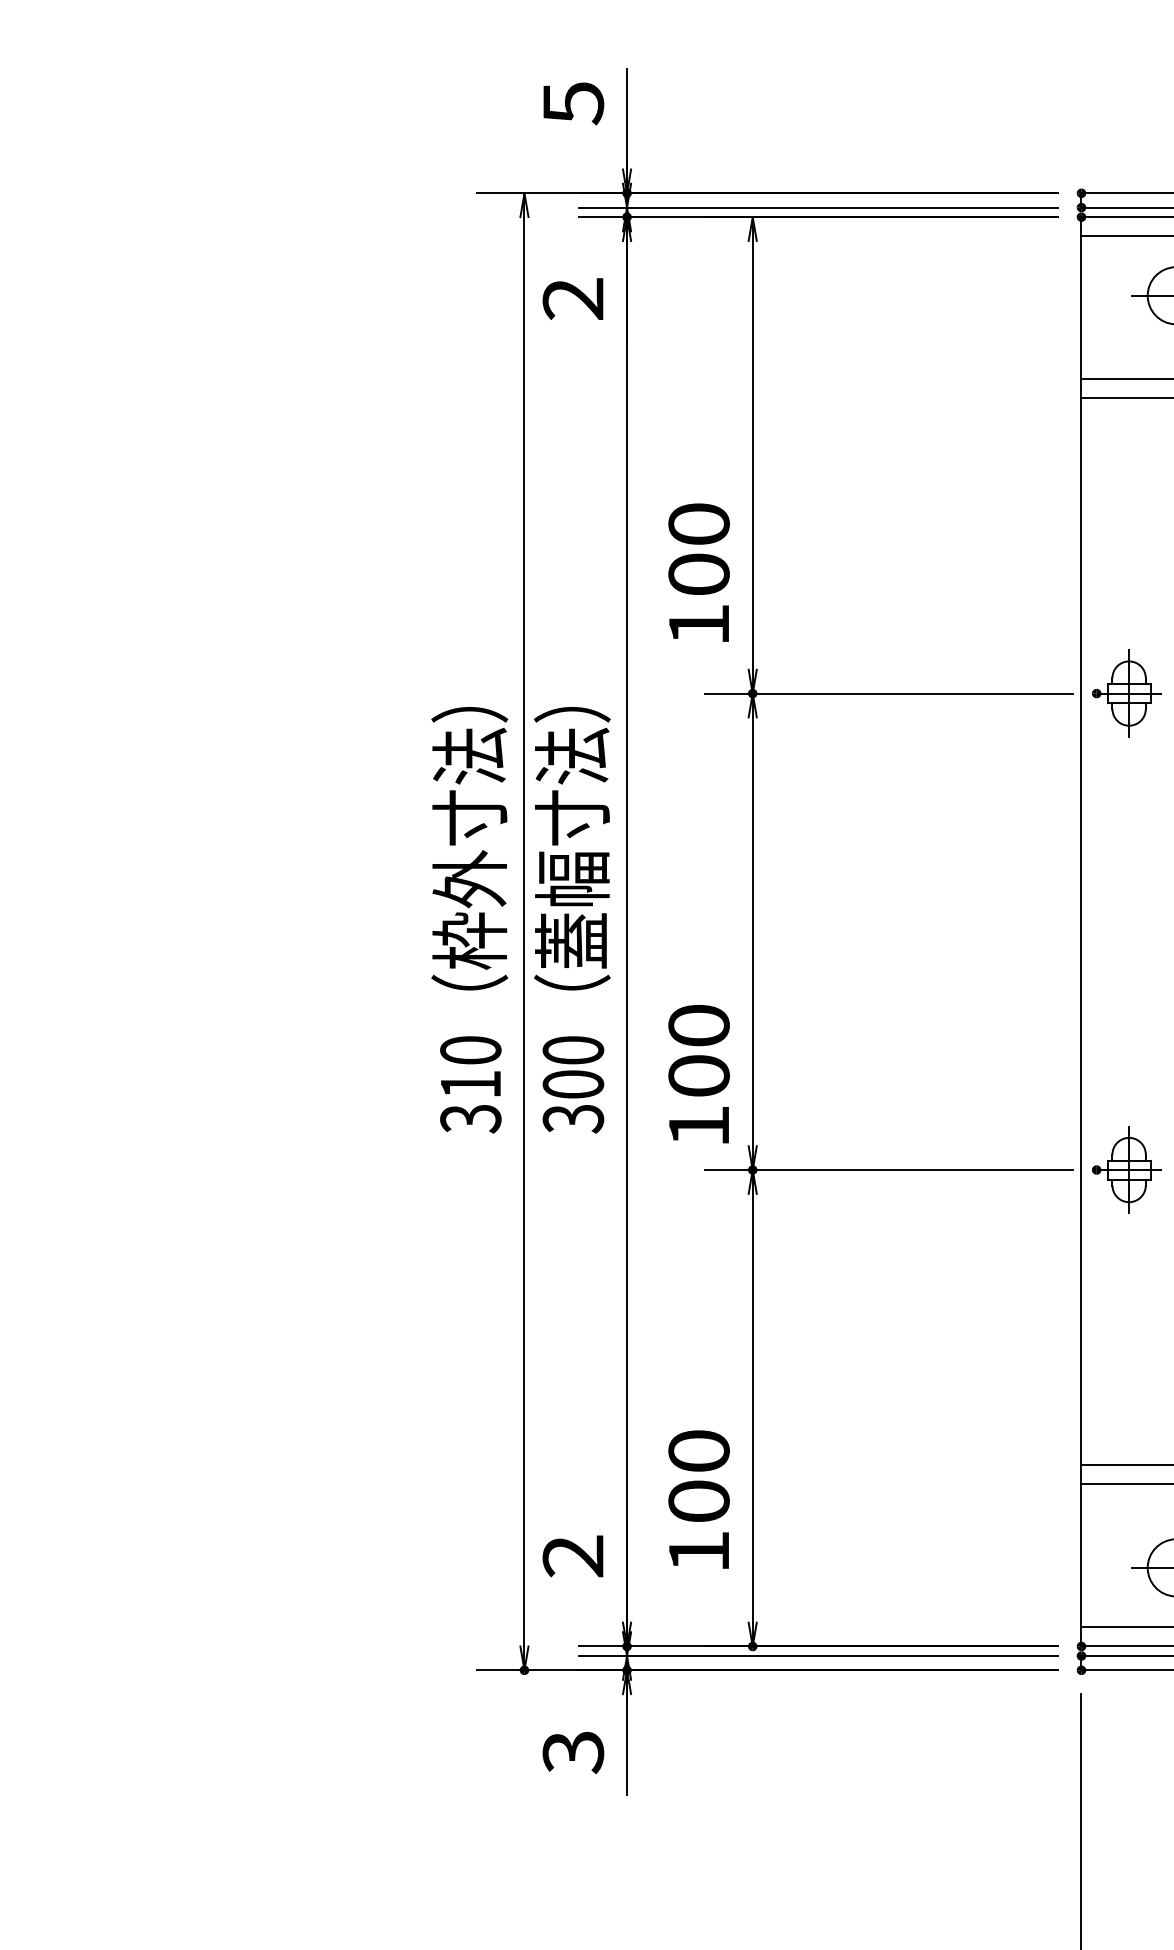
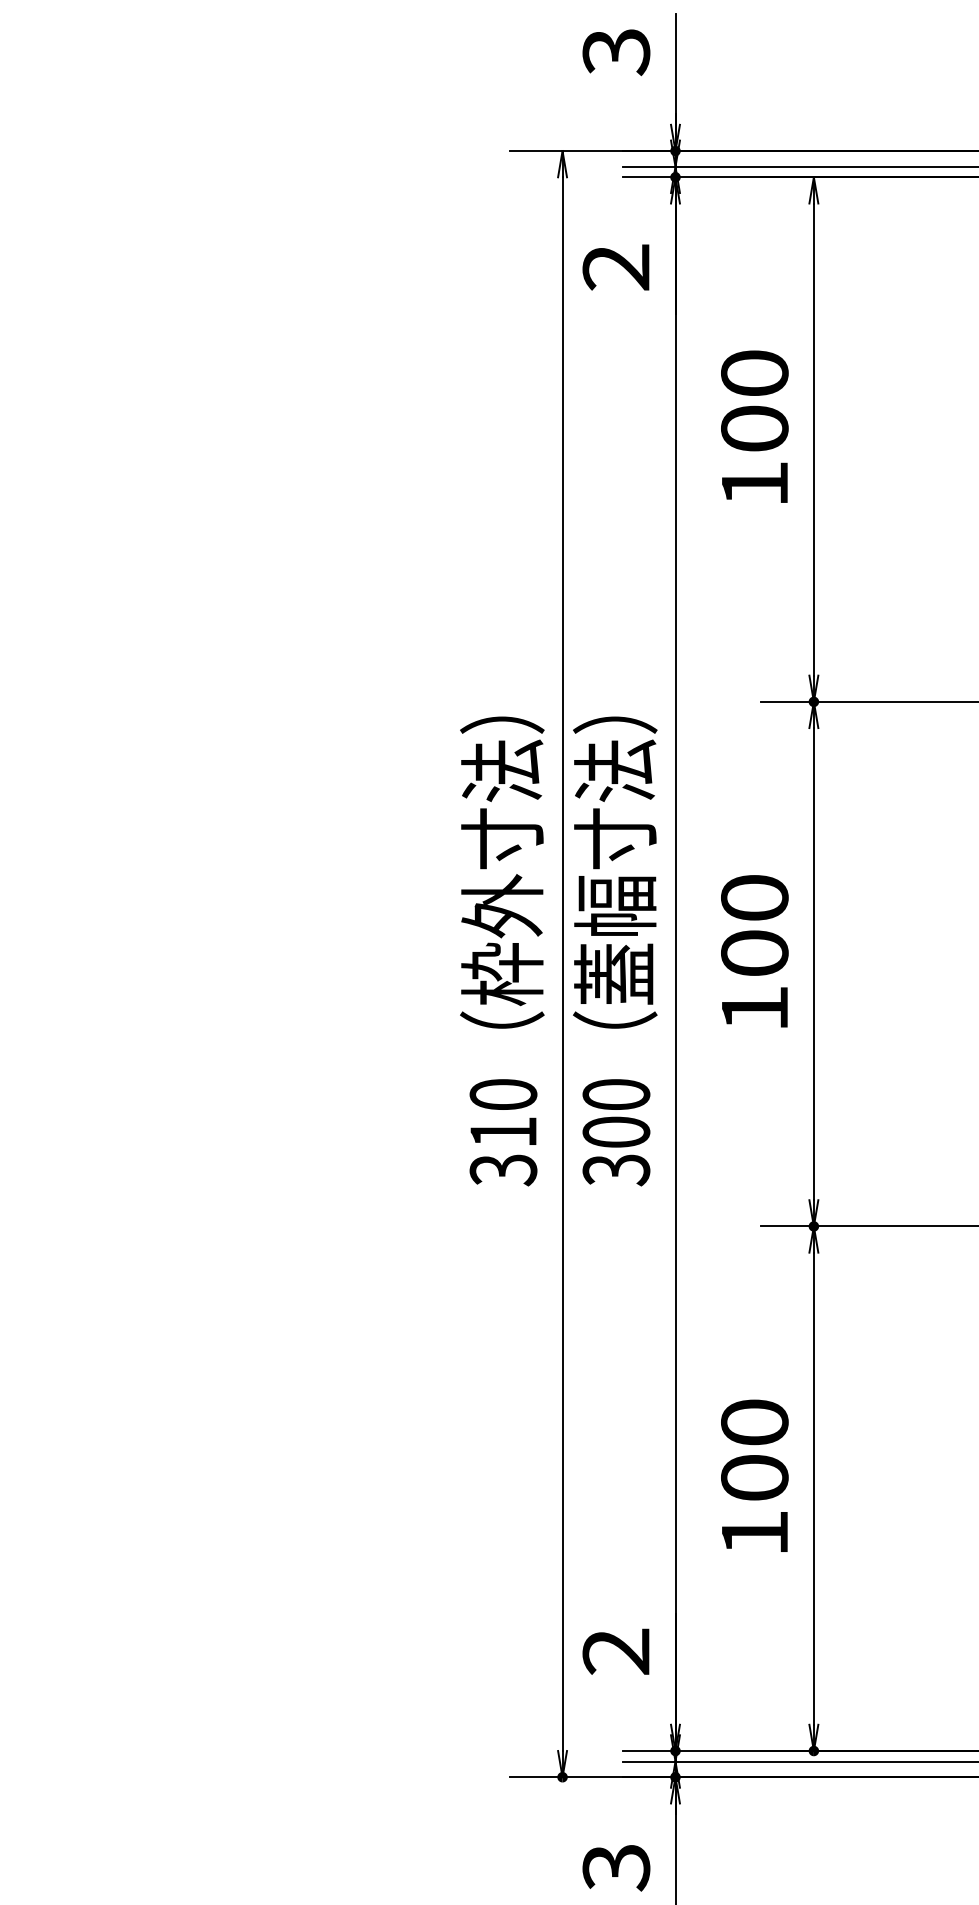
text: (572, 103) -> (615, 52), 5 -> 3
text: (698, 572) -> (754, 426), moved
text: (698, 1074) -> (754, 951), moved
text: (698, 1499) -> (754, 1475), moved

